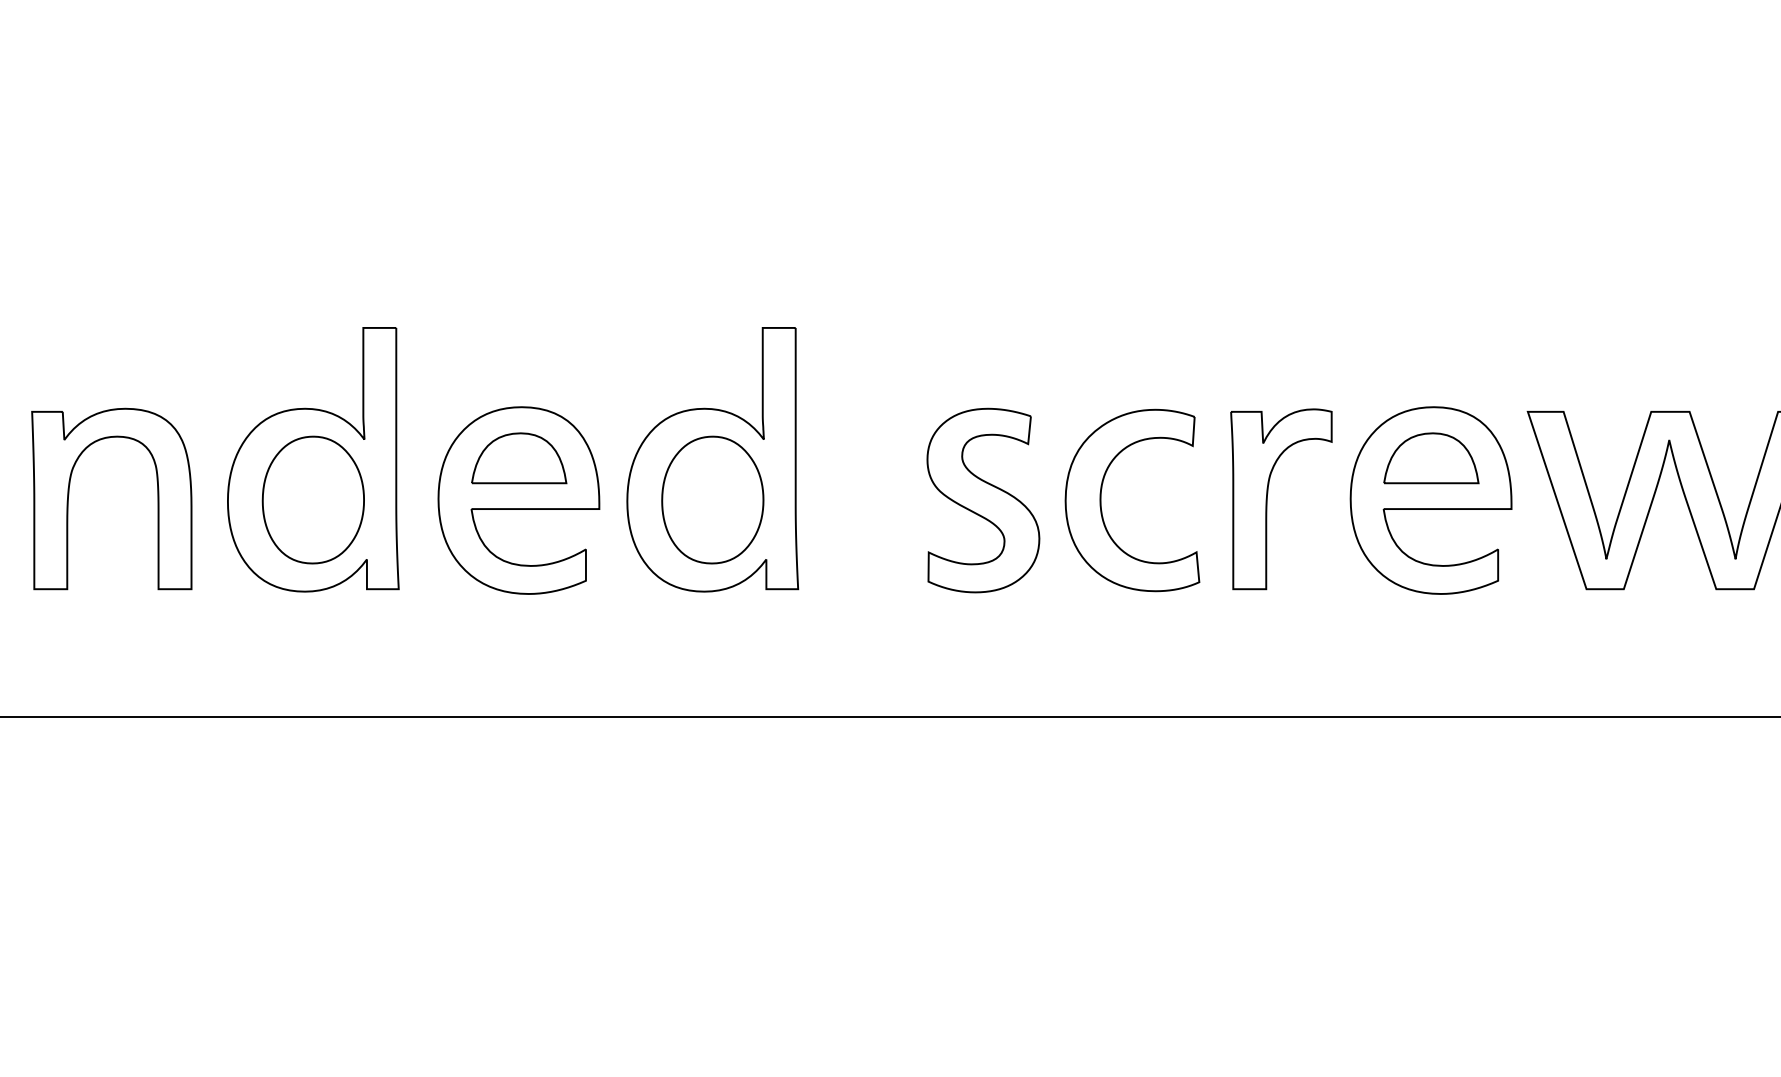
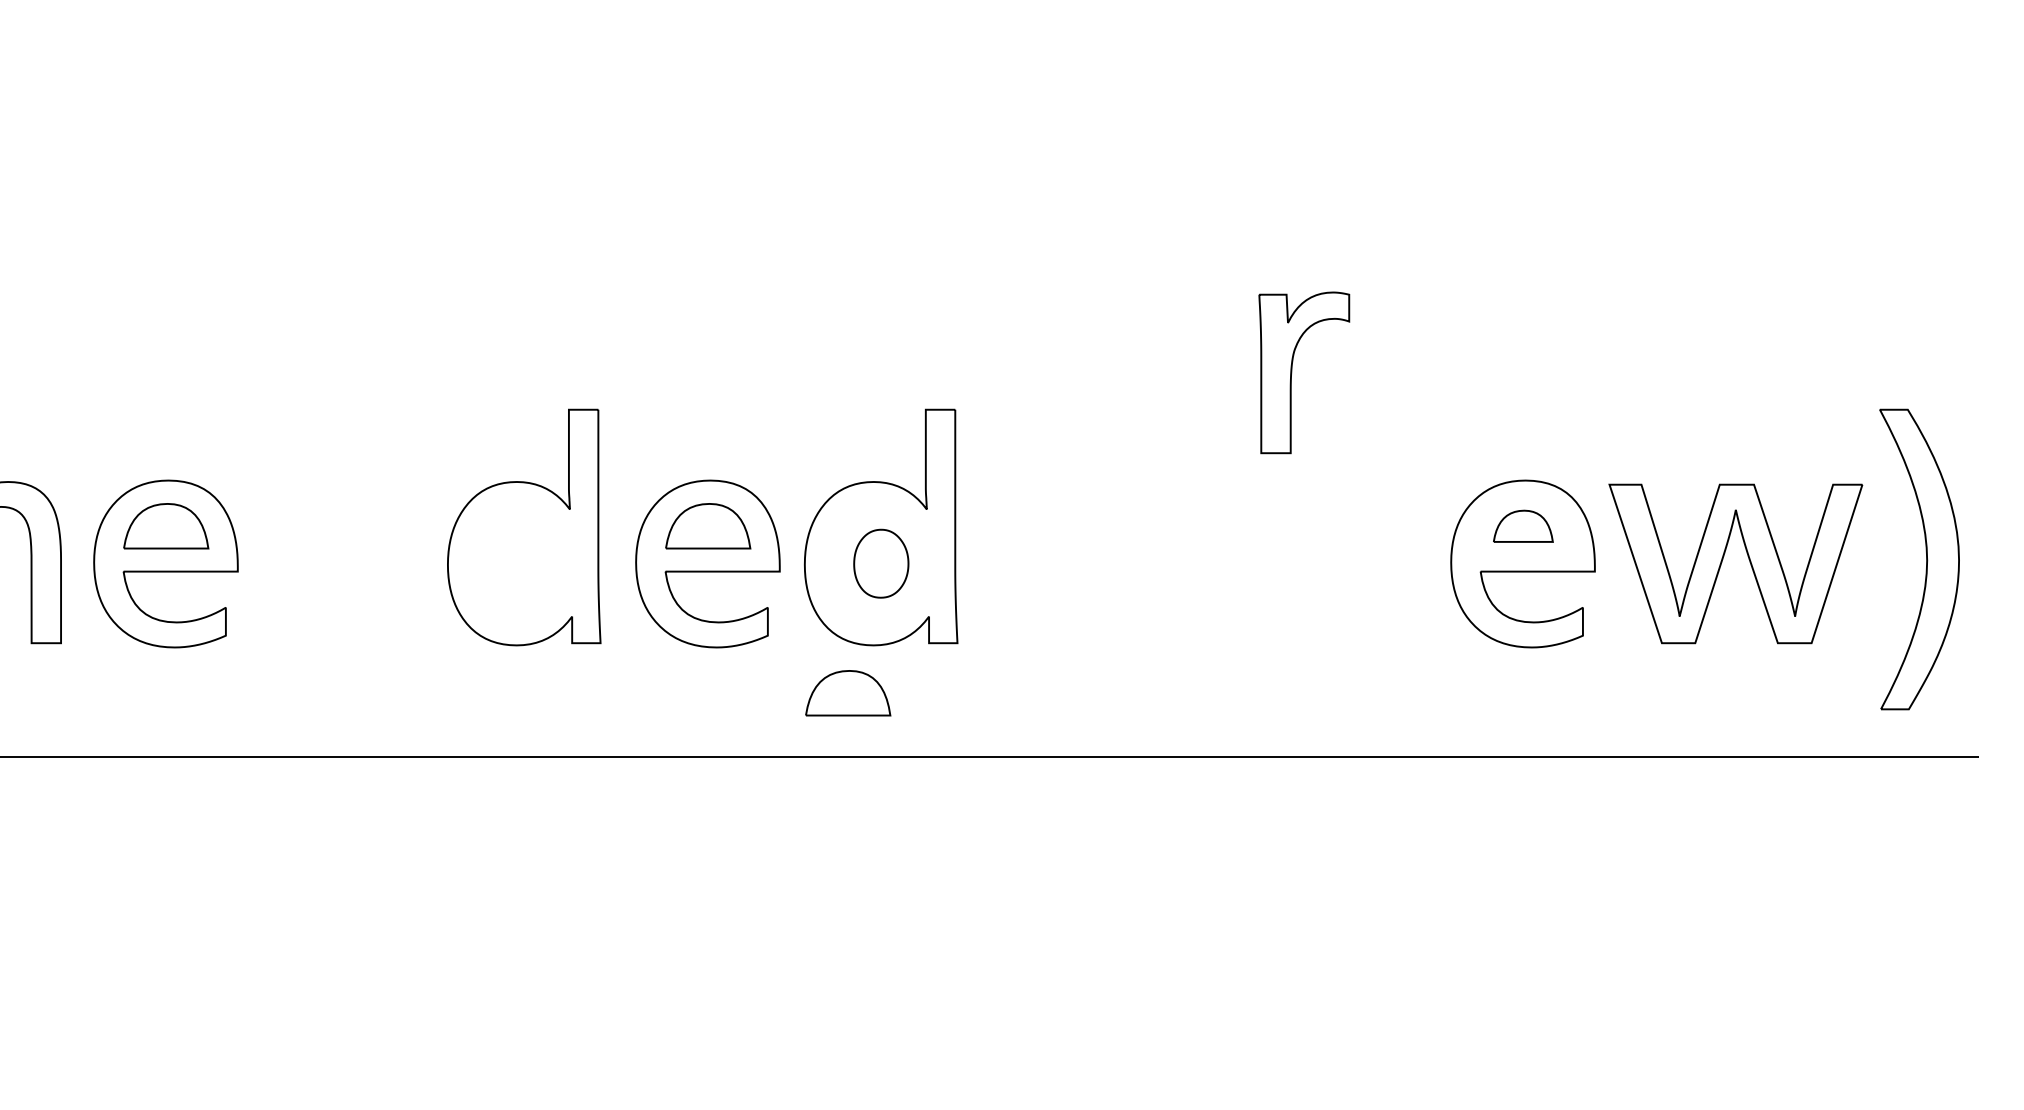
part: (1431, 458) -> (1523, 526), size x0.7
part: (69, 495) -> (306, 559), removed
part: (1268, 498) -> (1292, 372), moved
part: (313, 500) -> (524, 563), removed
part: (713, 500) -> (881, 563), size x0.6
part: (982, 500) -> (1122, 563), removed
part: (1101, 500) -> (1228, 563), removed
part: (676, 645) -> (848, 693), added

